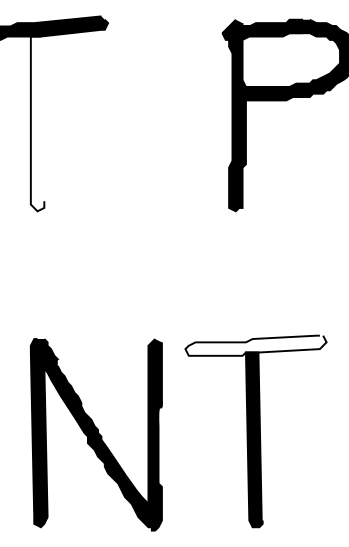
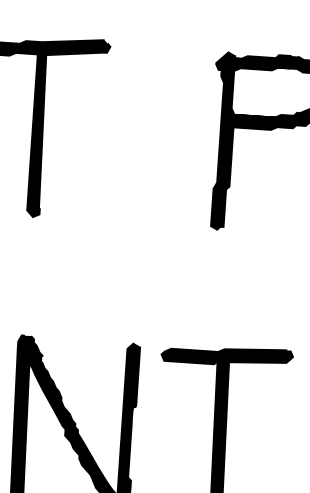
fill: (37, 123) -> (38, 135), added
fill: (255, 345) -> (226, 355), added

